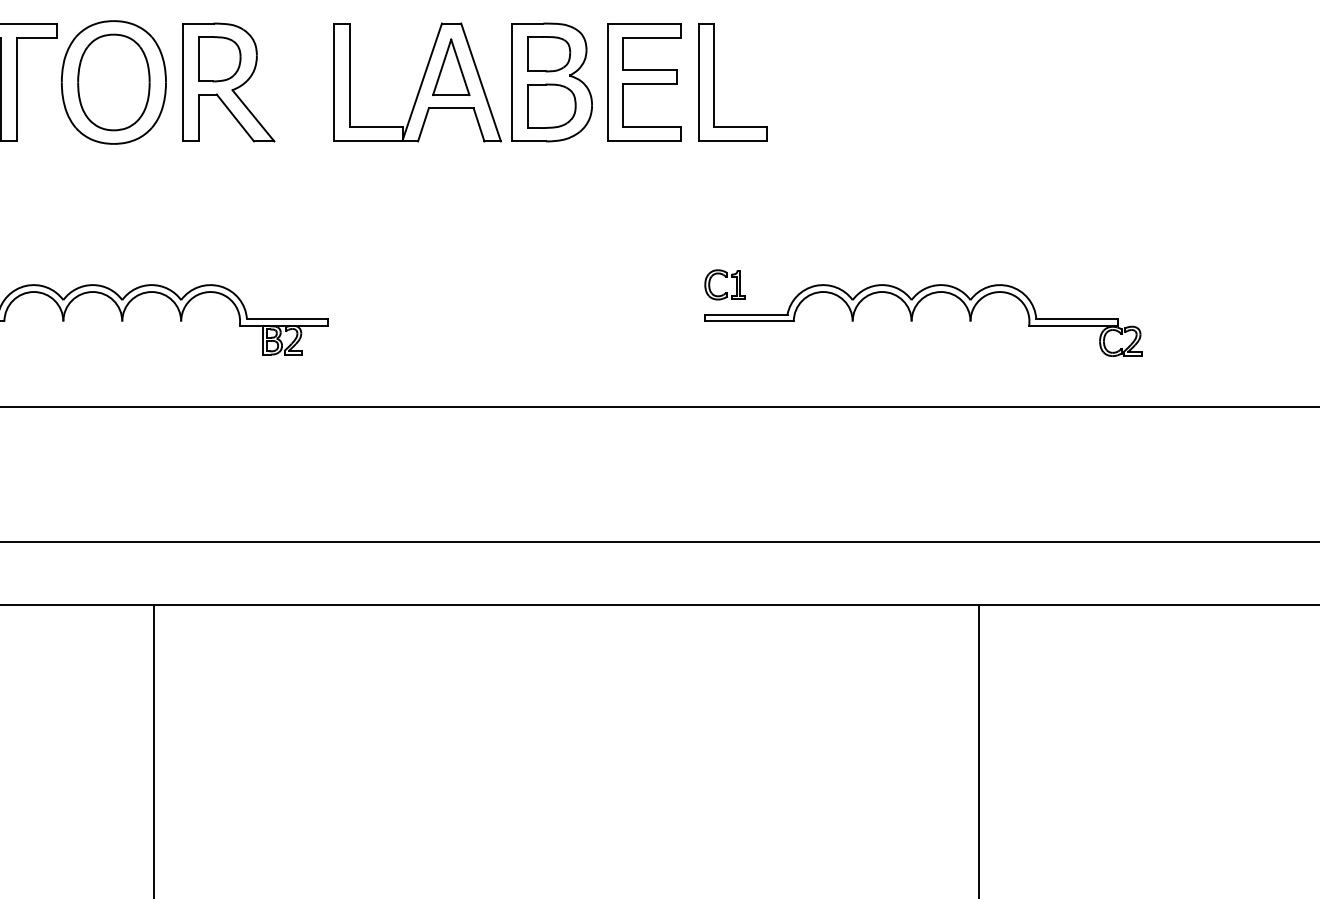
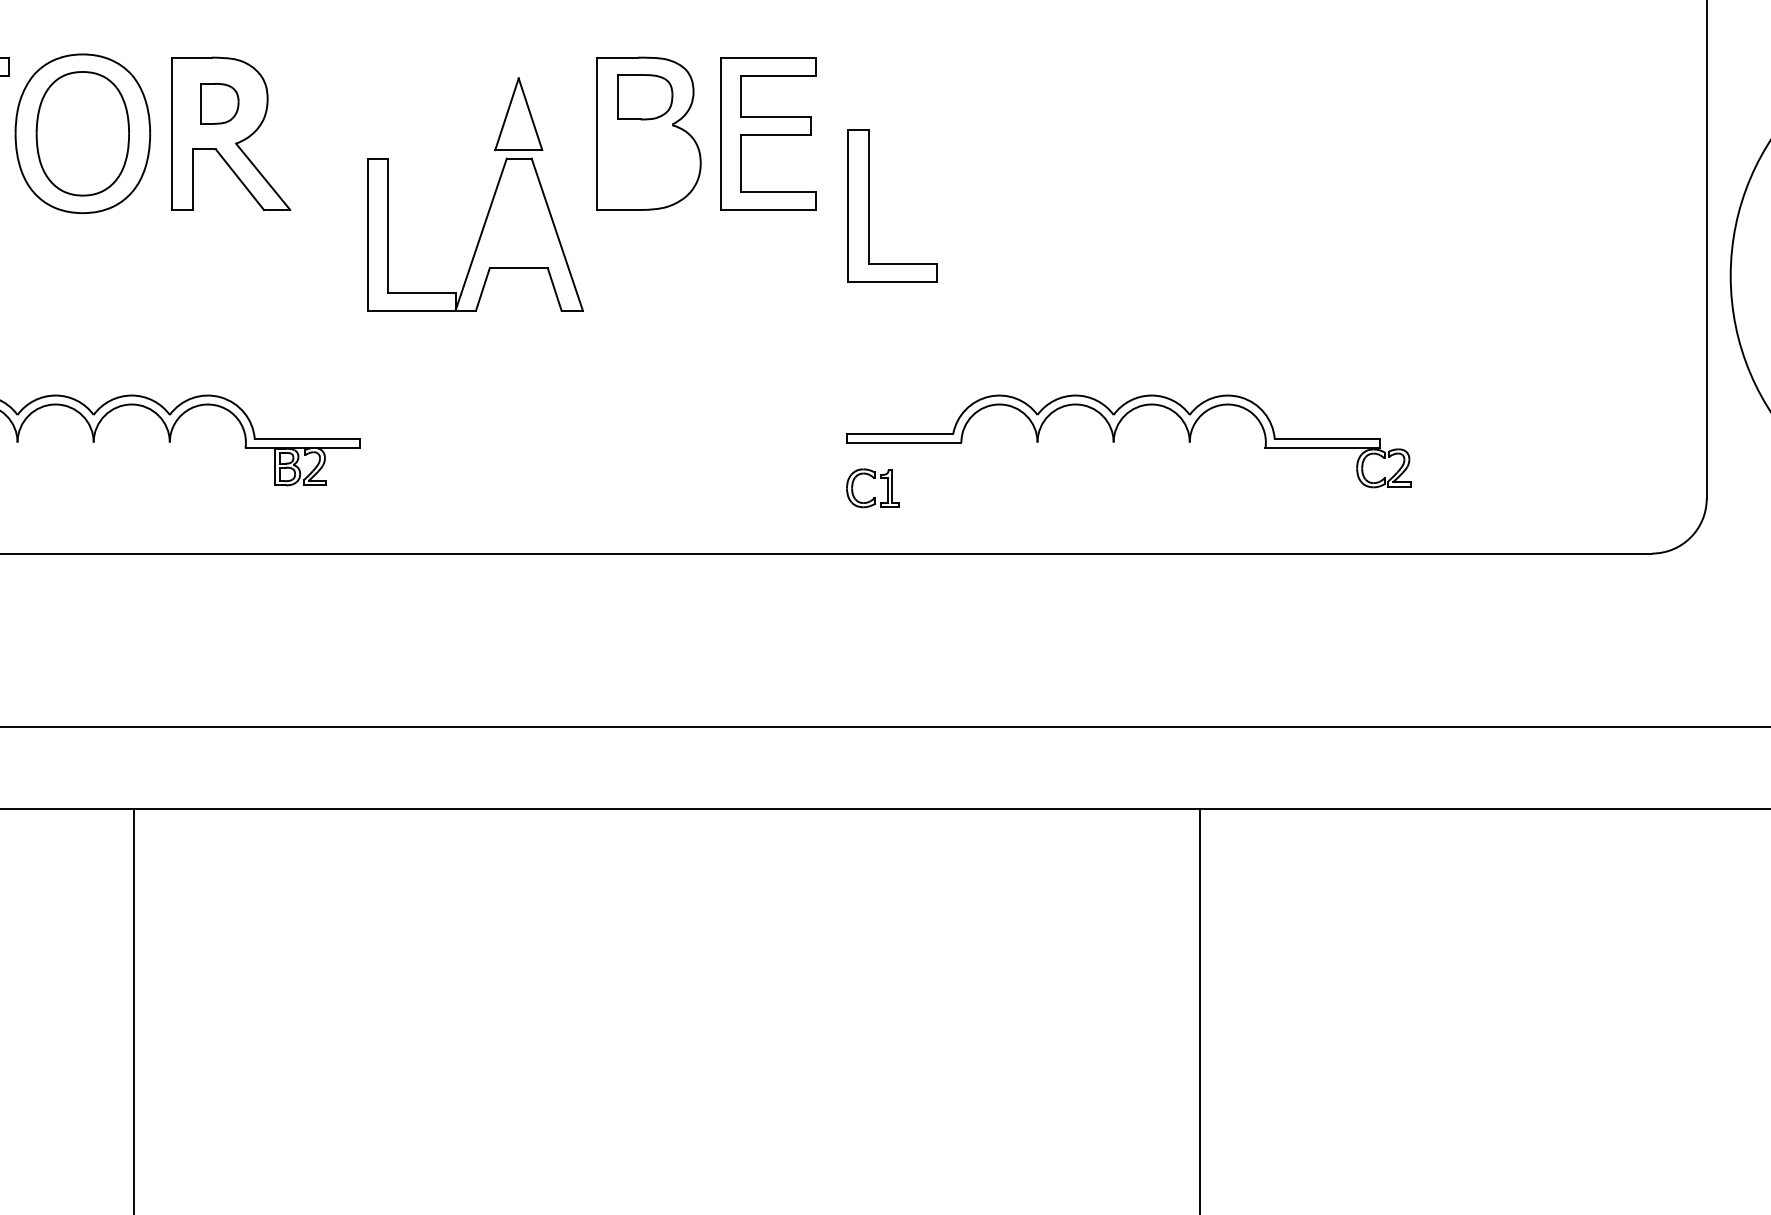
part: (219, 59) -> (219, 103), size x0.7
part: (417, 82) -> (475, 234), moved
part: (714, 82) -> (869, 205), moved
part: (551, 106) -> (648, 164), removed
part: (725, 292) -> (873, 497), moved

